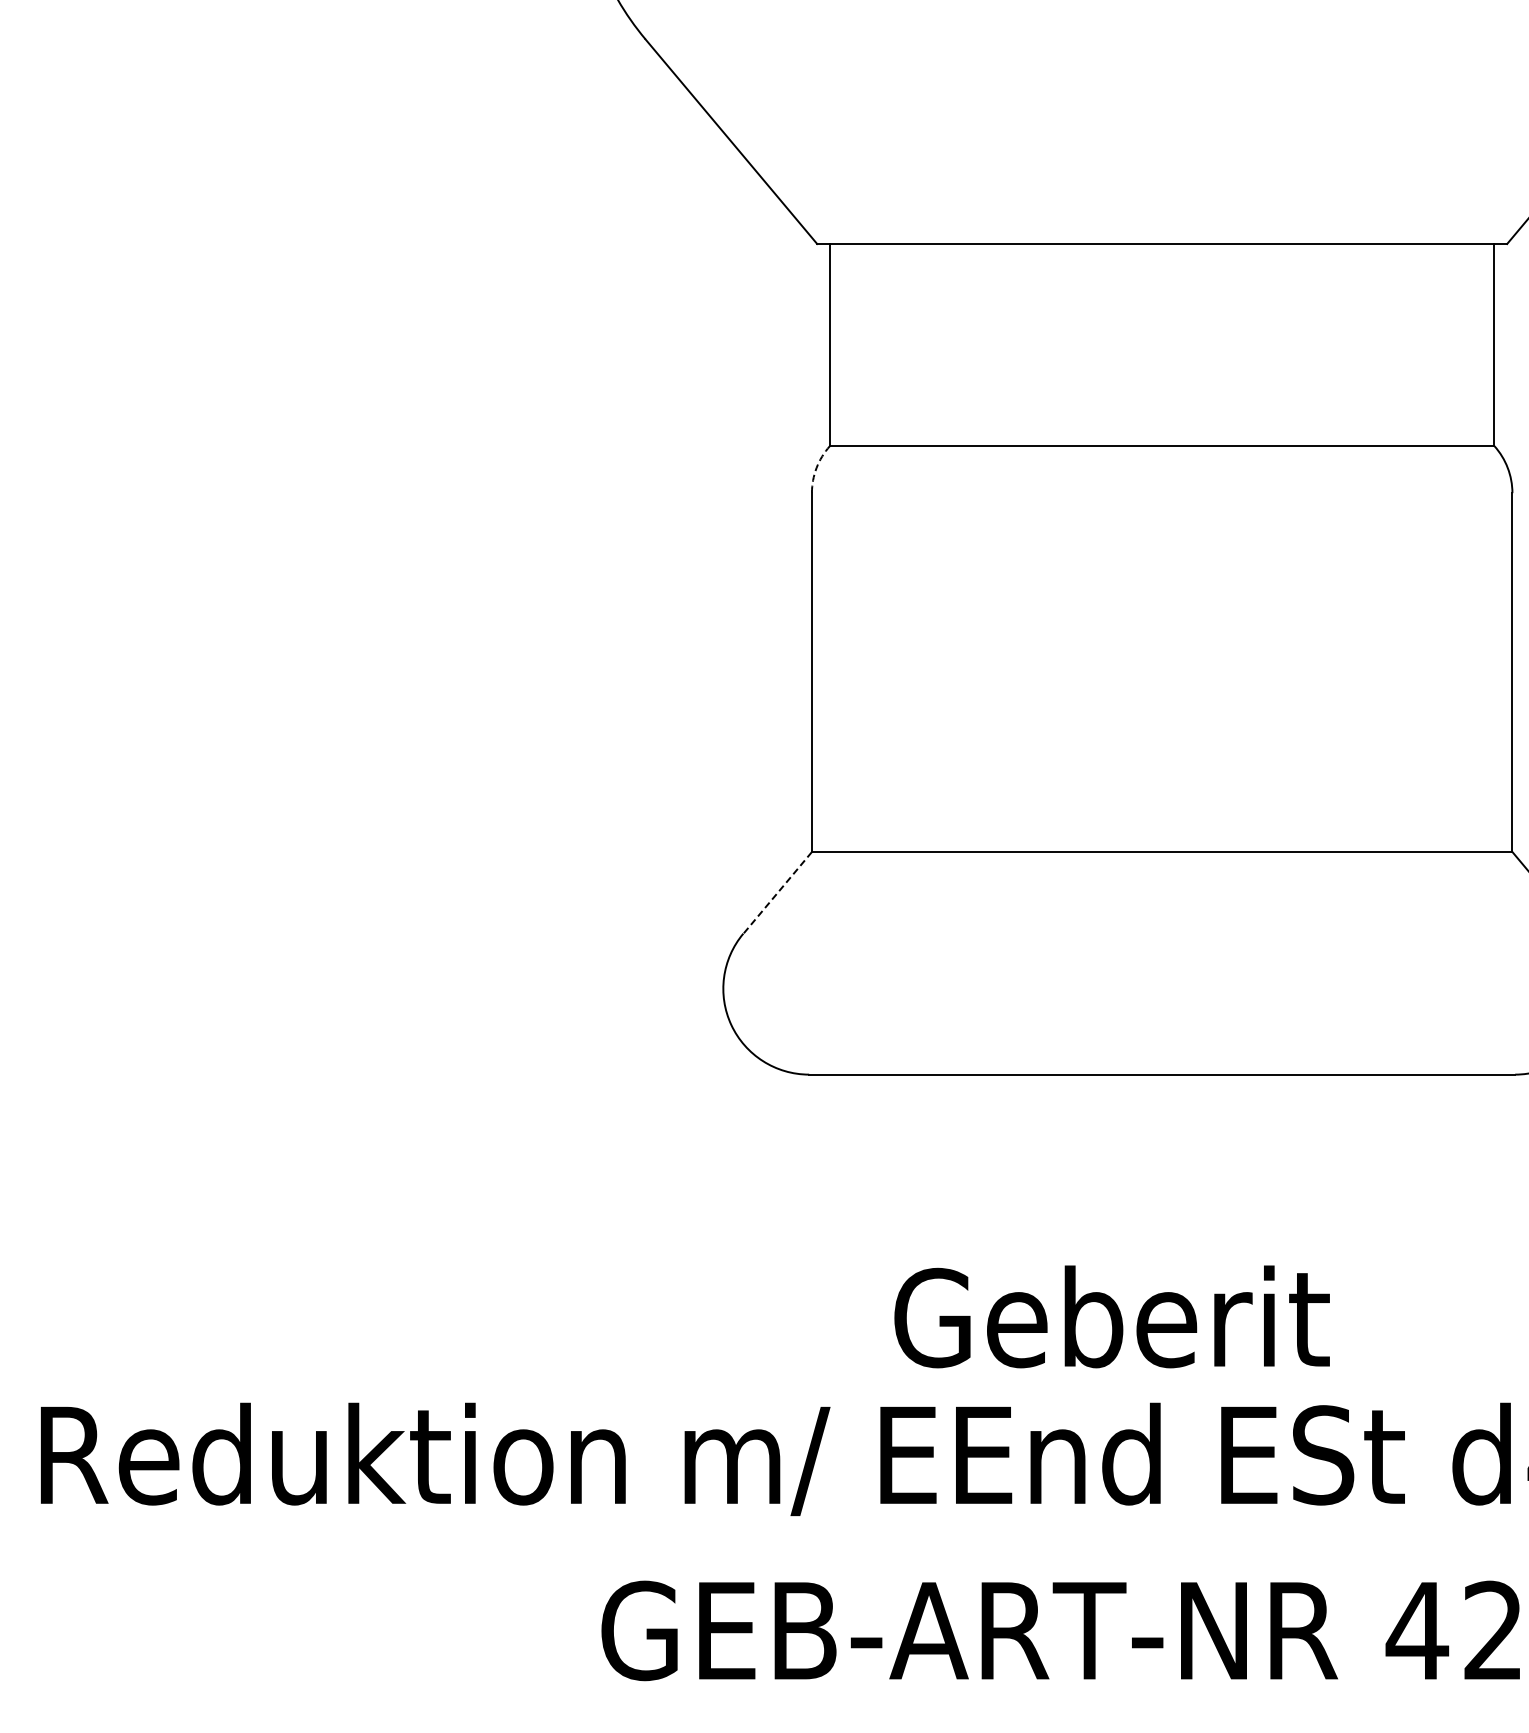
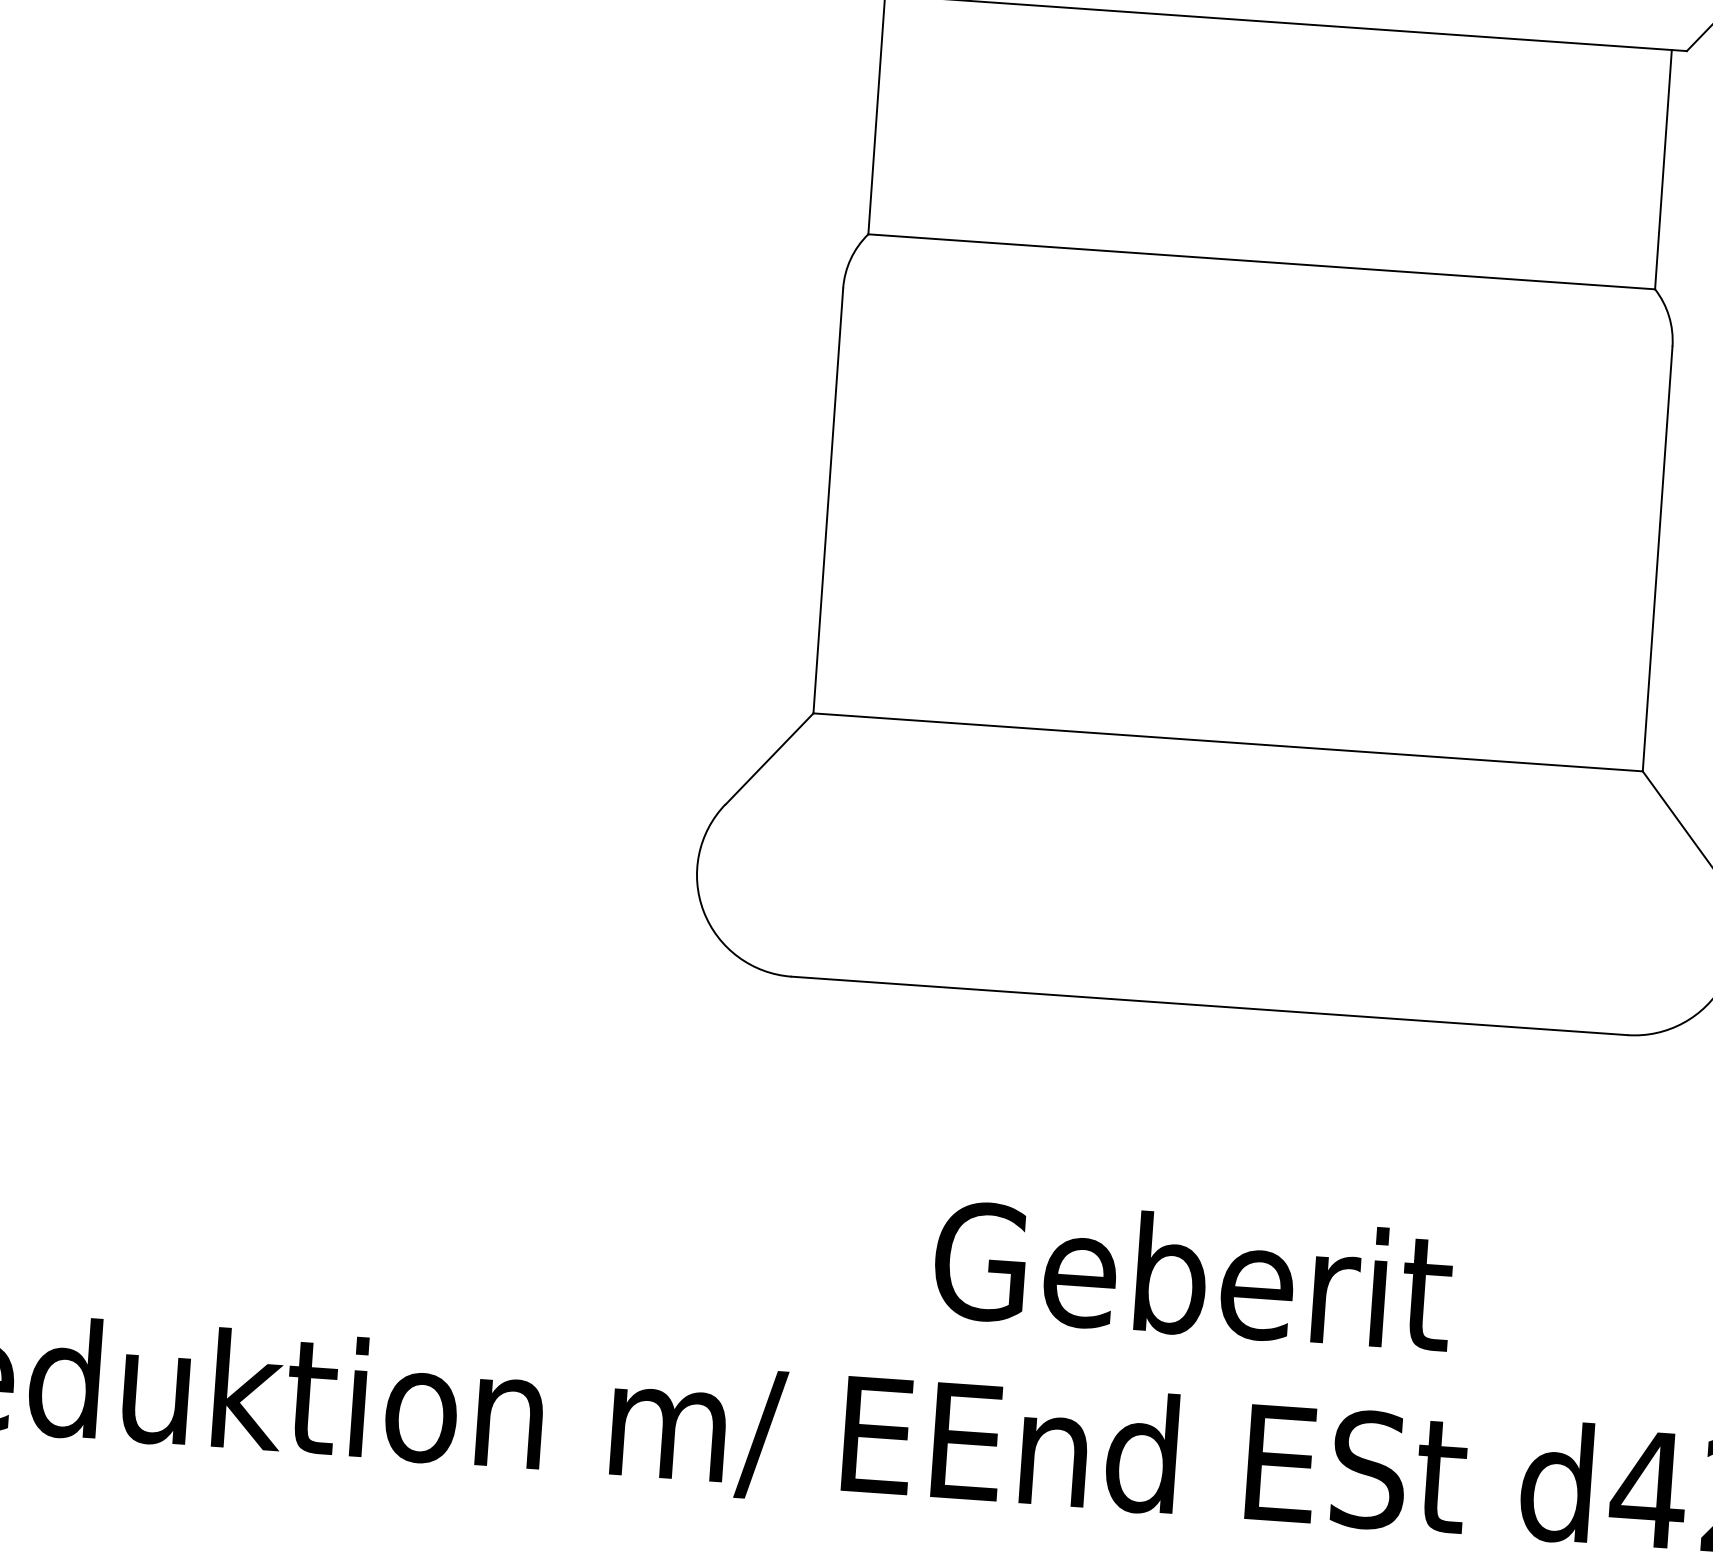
arc: (816, 467) -> (850, 258), dashed -> solid
line: (777, 893) -> (769, 759), dashed -> solid
text: (1111, 1316) -> (1192, 1274), moved

